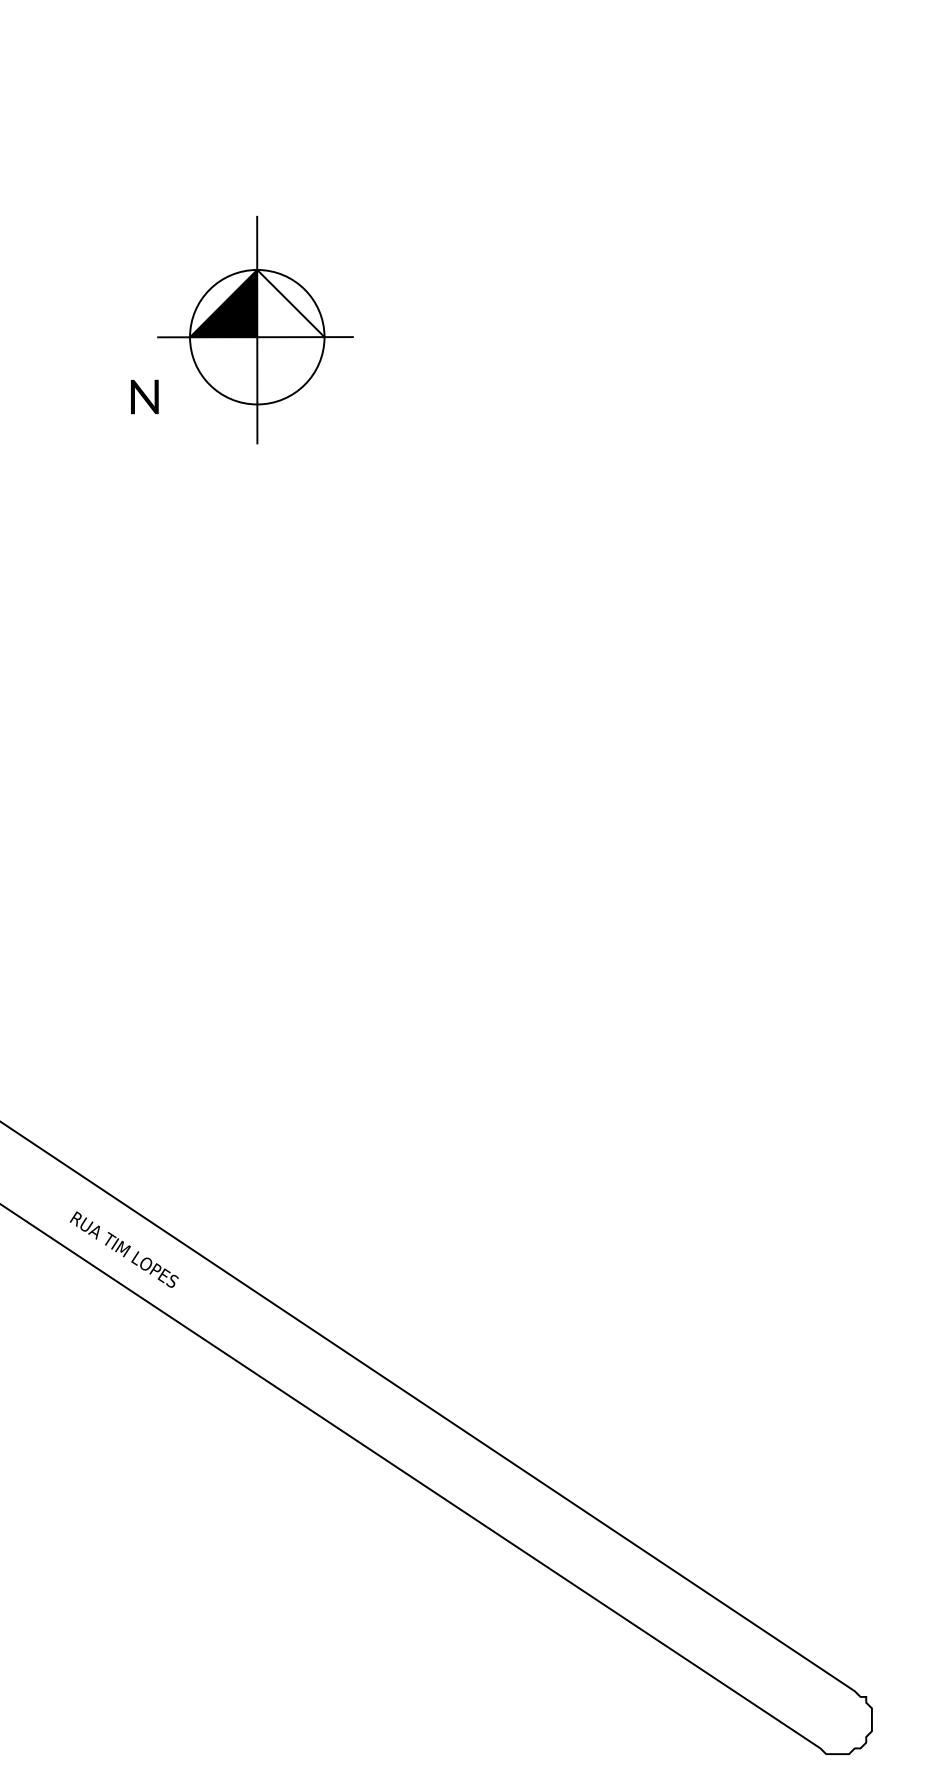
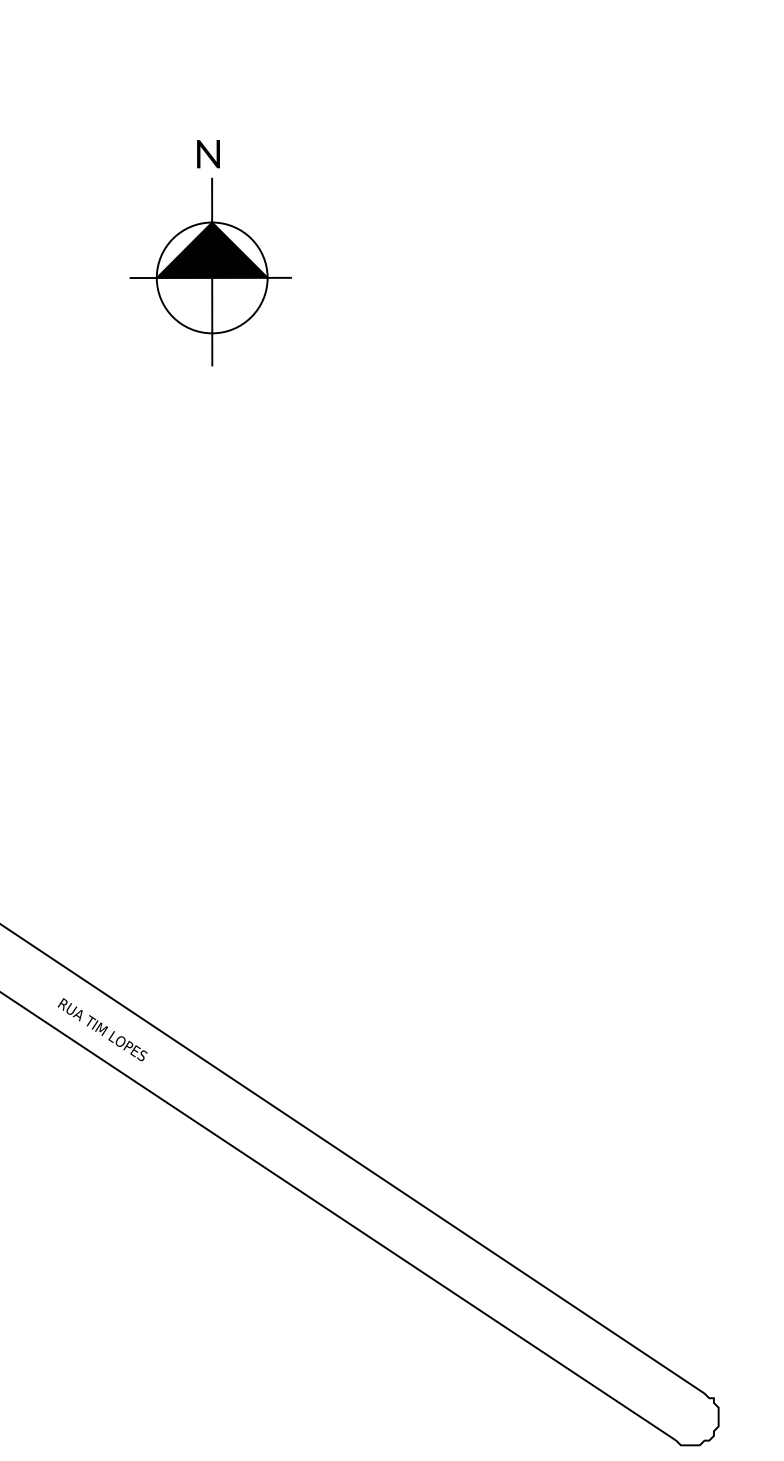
fill: (290, 303) -> (239, 250), added
text: (144, 396) -> (208, 153), moved

